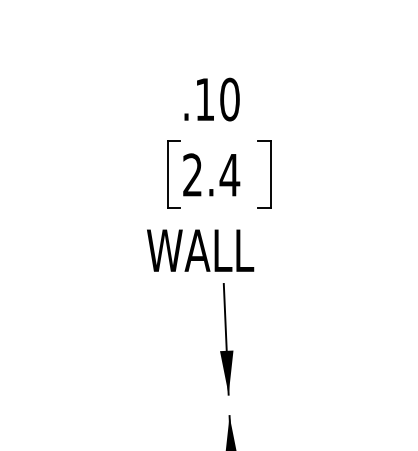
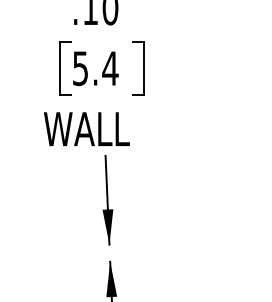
text: (192, 174) -> (80, 68), 2.4 -> 5.4

